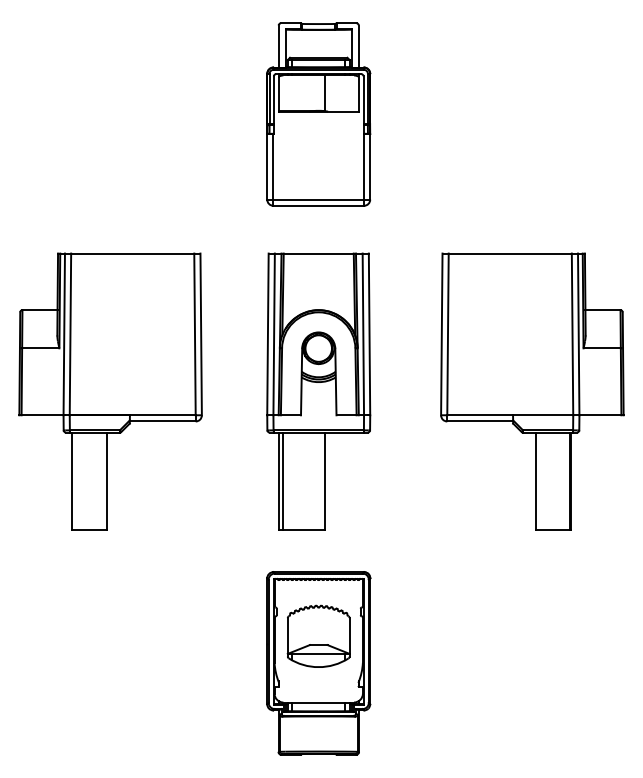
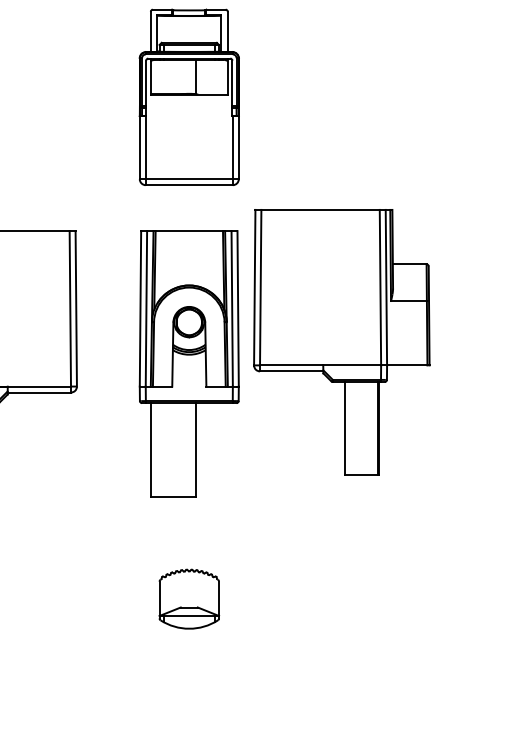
part: (532, 391) -> (341, 342), moved
line: (283, 480) -> (155, 449), removed
part: (318, 663) -> (189, 625), removed

